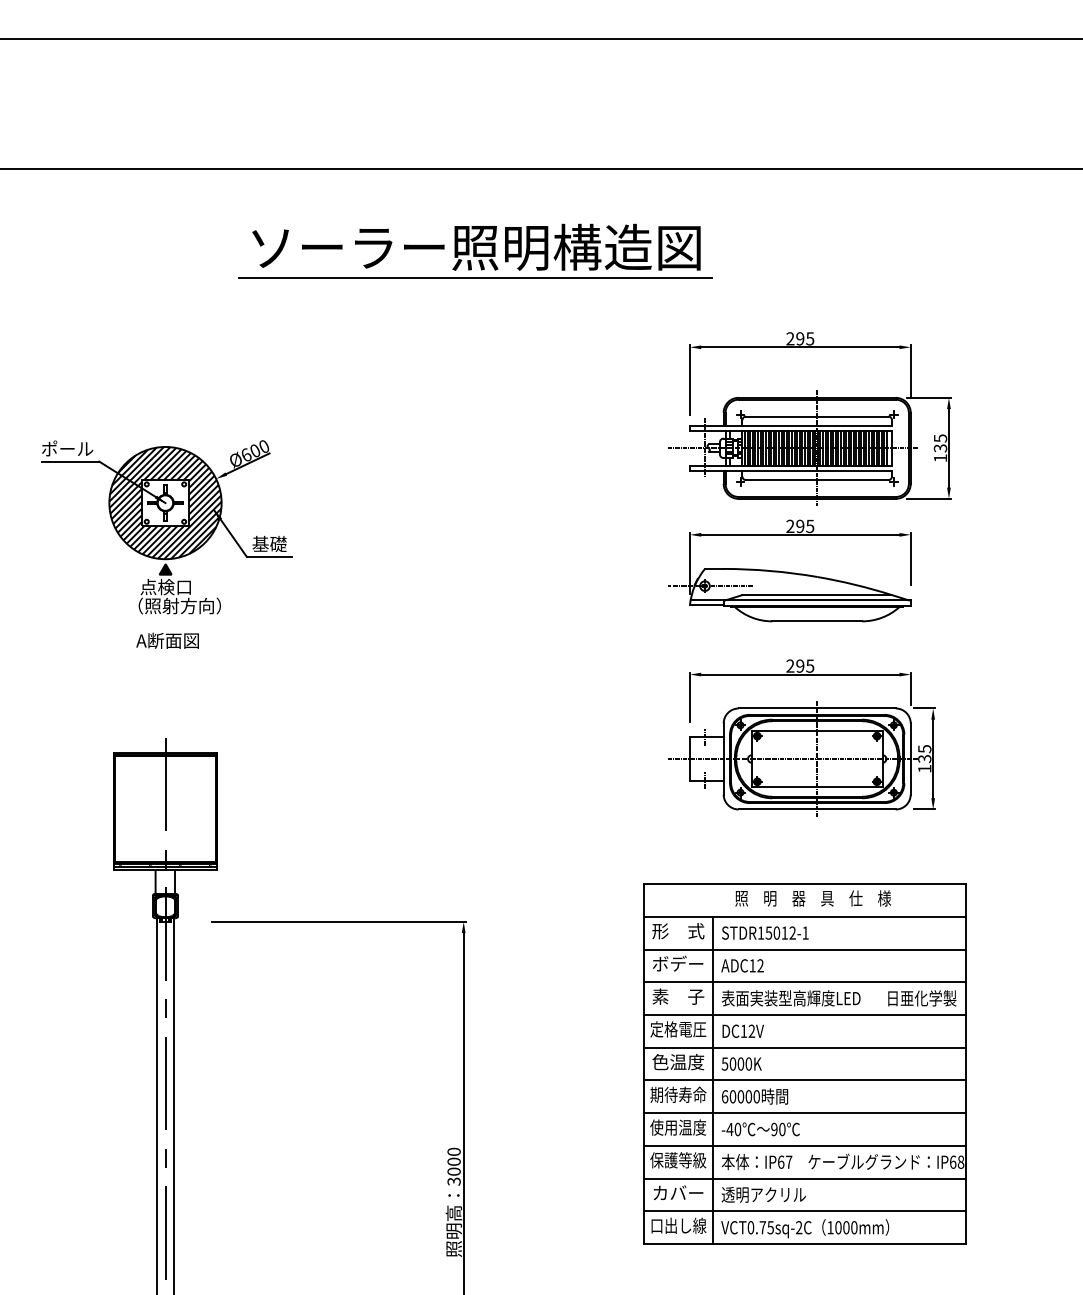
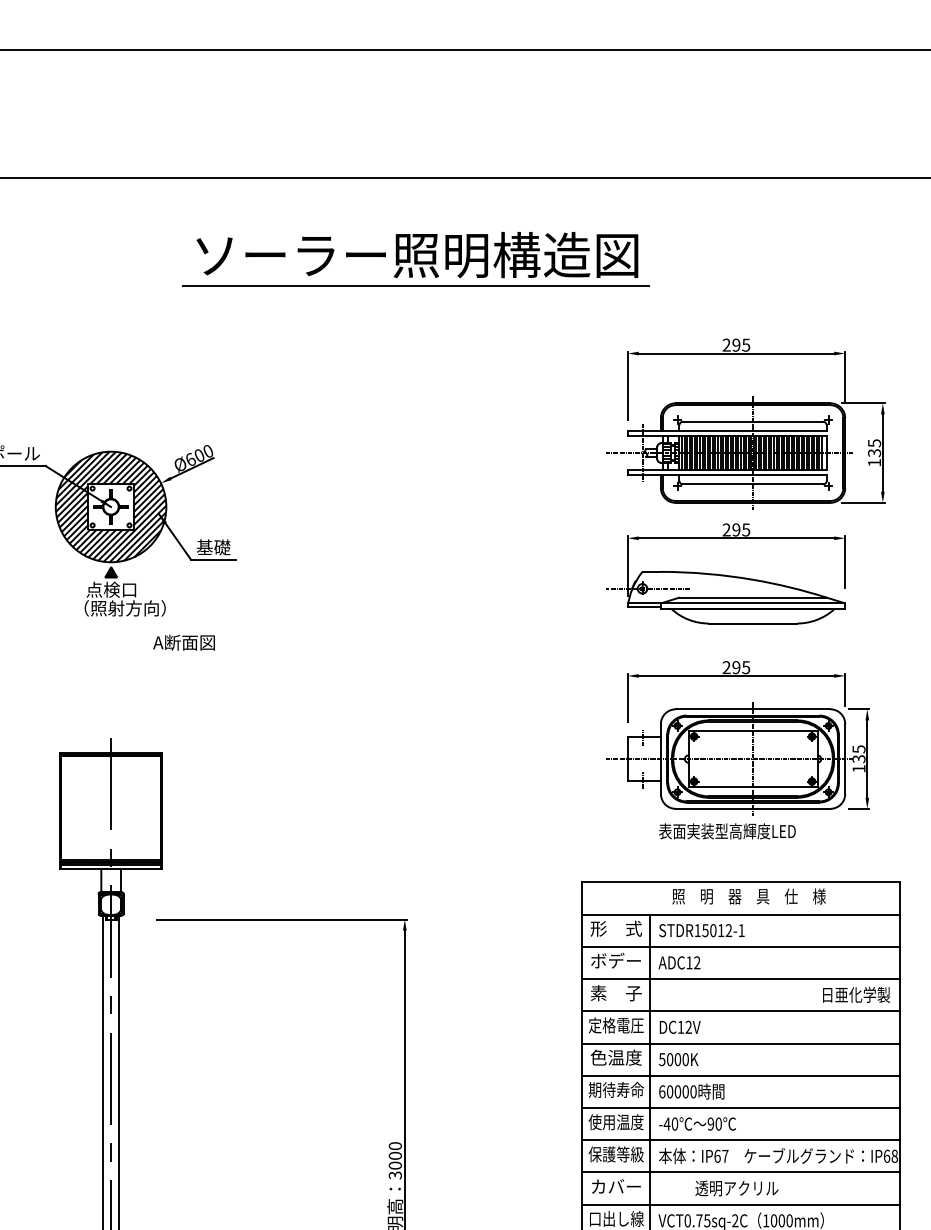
text: (167, 640) -> (183, 642), moved
text: (790, 998) -> (726, 831), moved
text: (763, 1194) -> (736, 1188), moved

